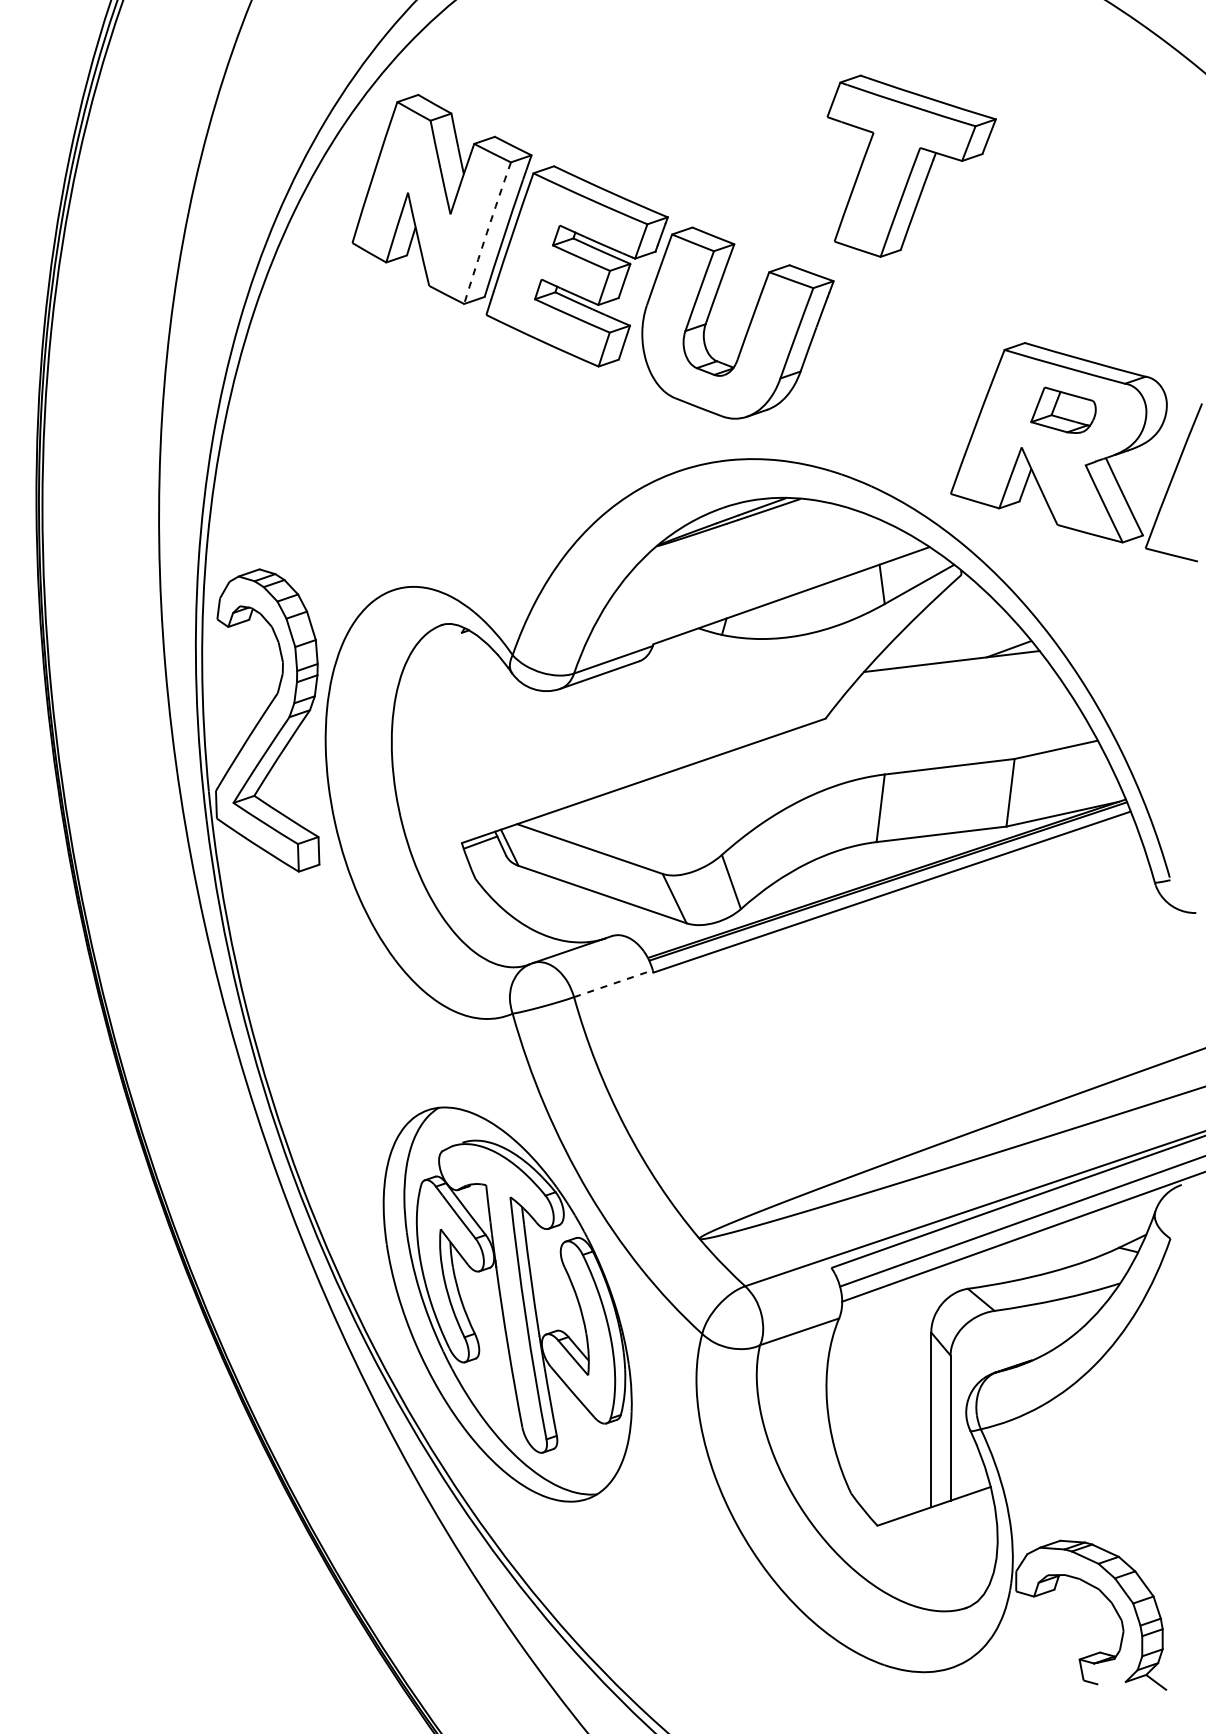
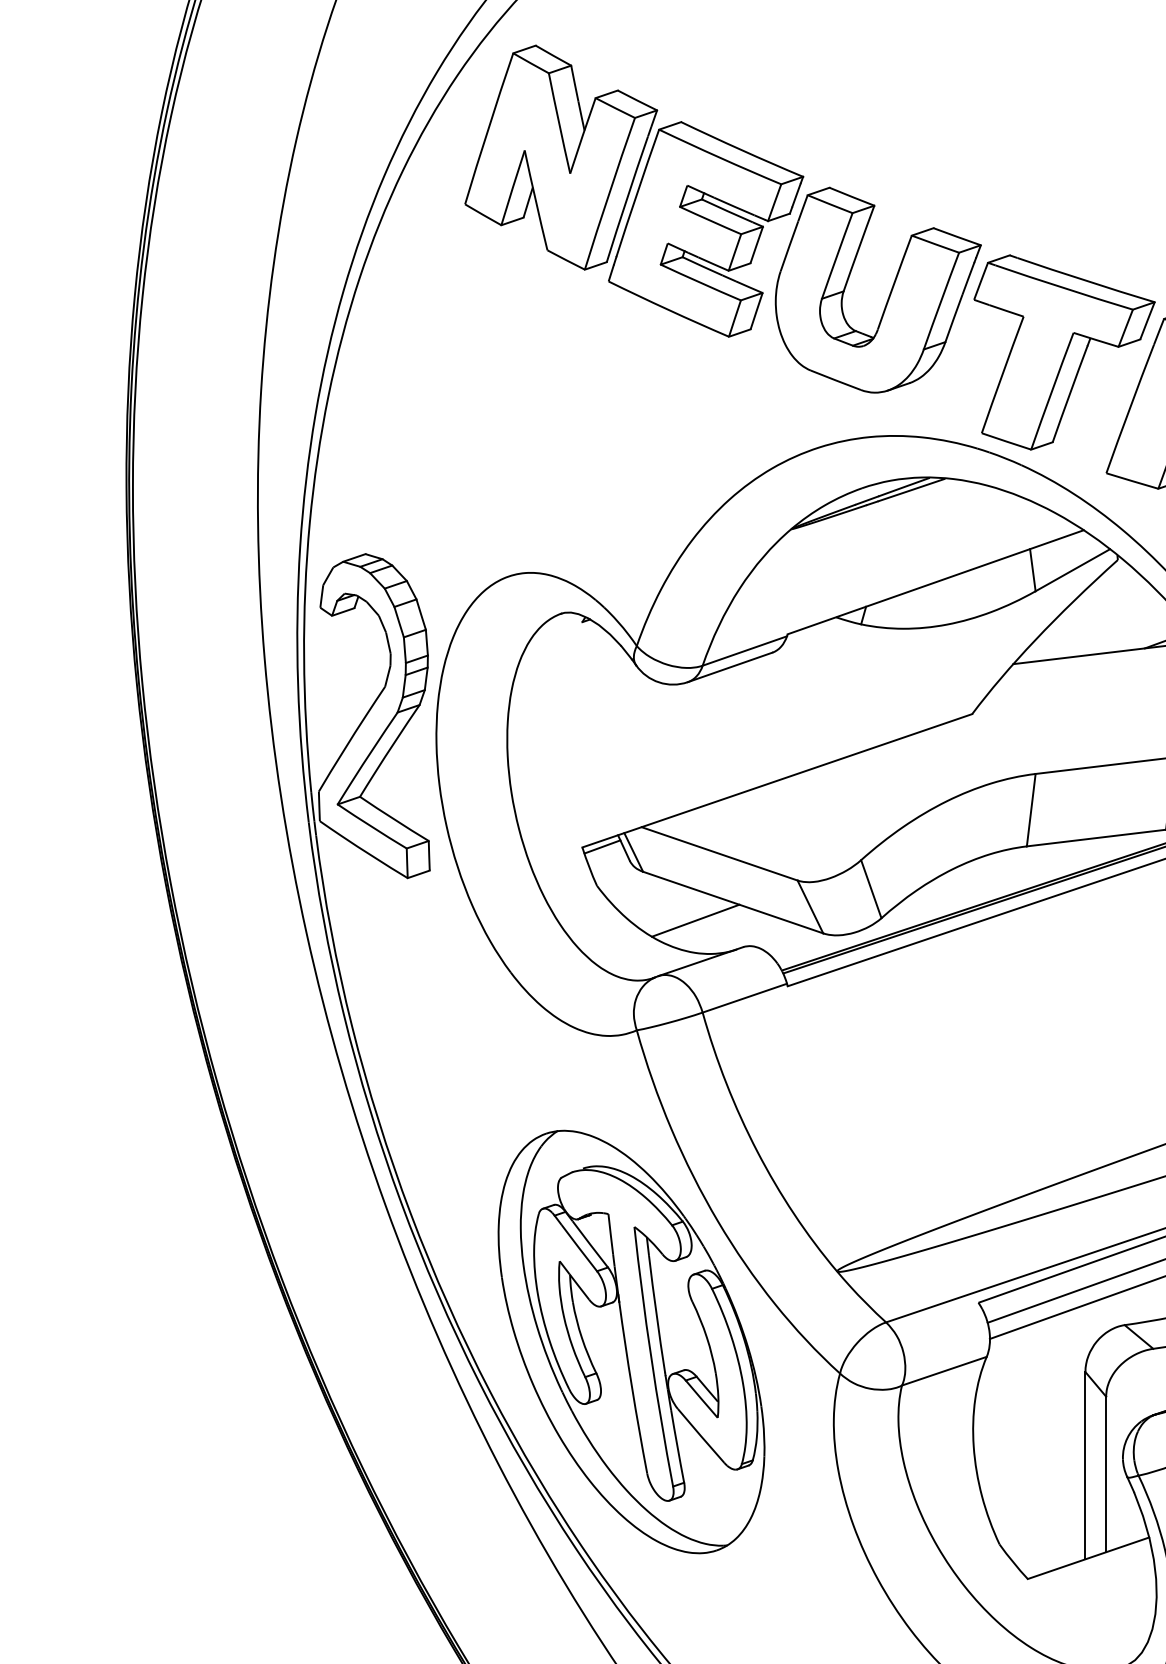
part: (911, 165) -> (1064, 351), moved
arc: (486, 232) -> (608, 193), dashed -> solid
line: (567, 911) -> (695, 920), added
line: (613, 983) -> (744, 997), dashed -> solid

